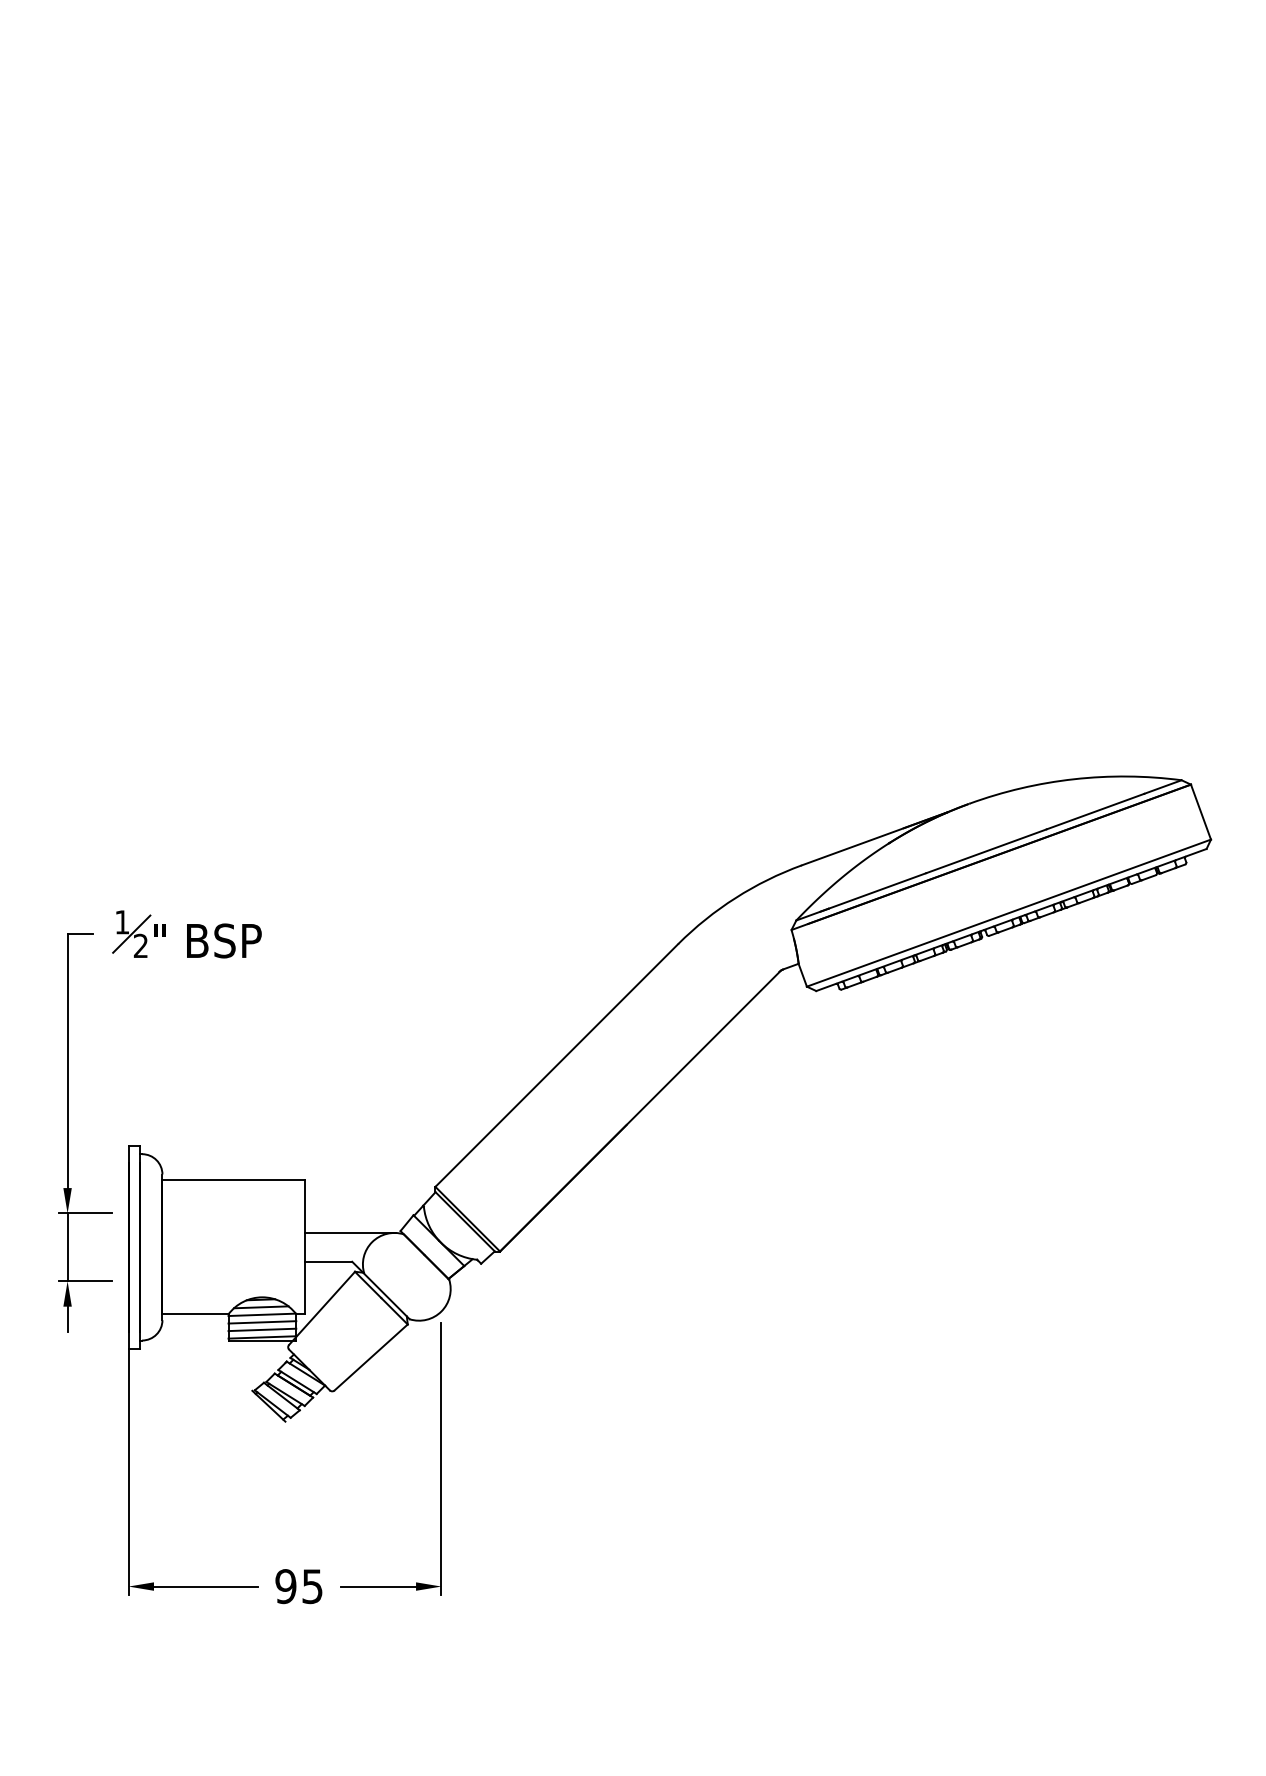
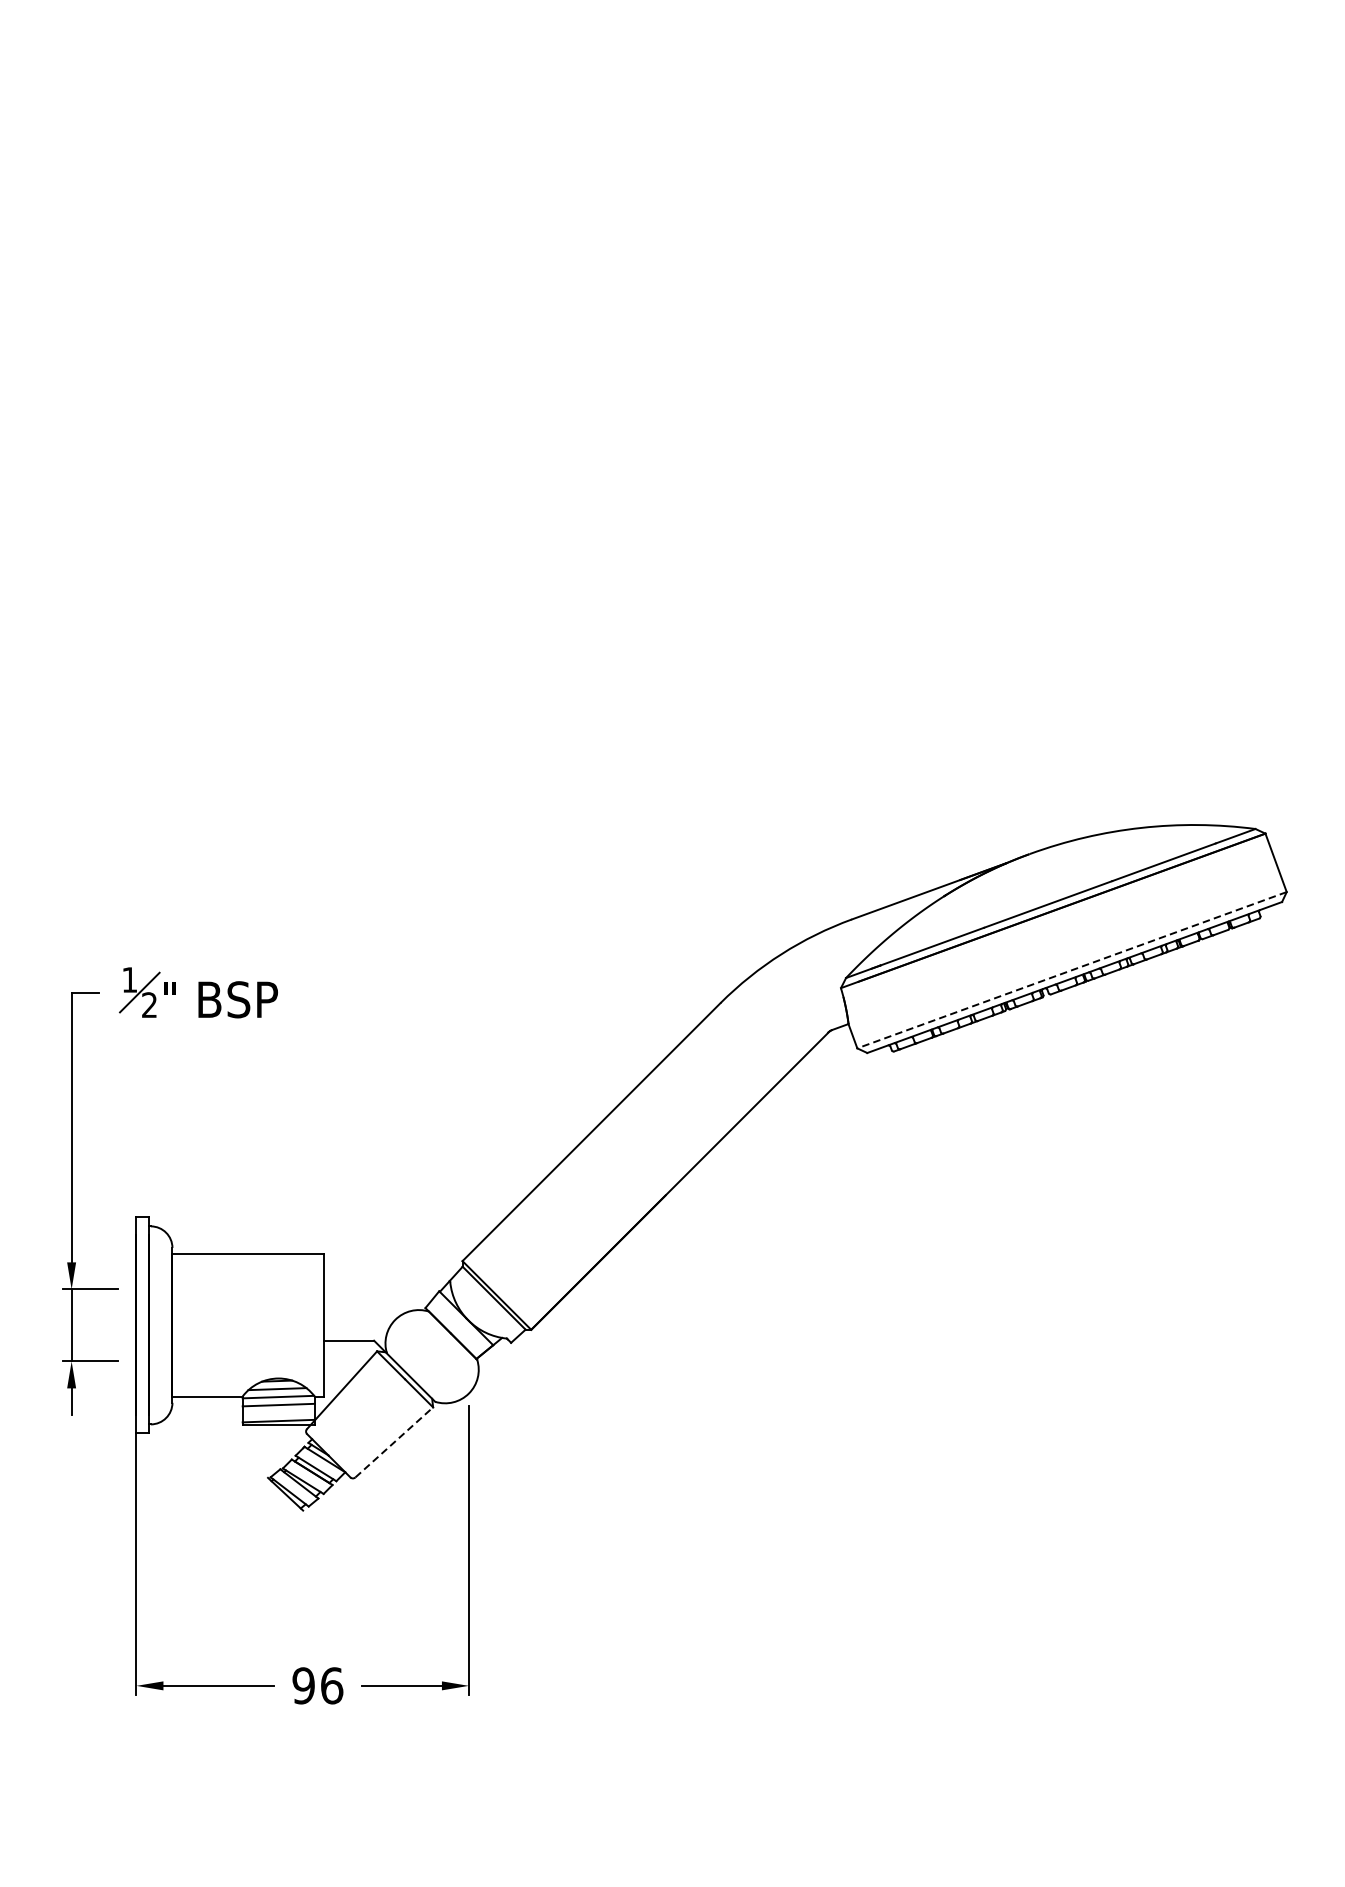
line: (1008, 913) -> (1071, 970), solid -> dashed
line: (349, 1232) -> (371, 1309), removed
line: (262, 1329) -> (278, 1412), removed
line: (371, 1357) -> (394, 1442), solid -> dashed
text: (312, 1586) -> (331, 1685), 95 -> 96

